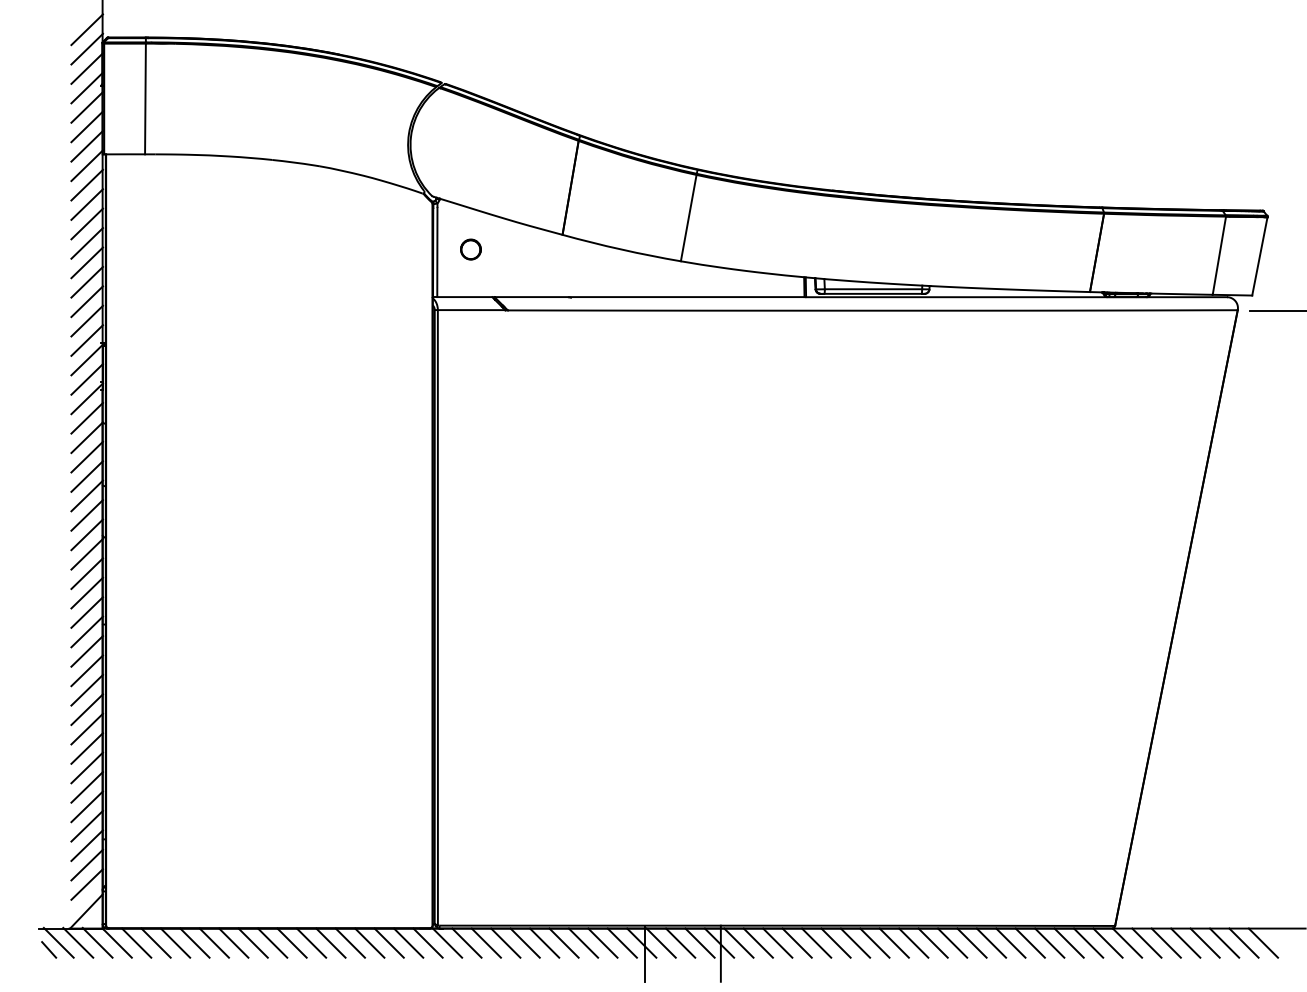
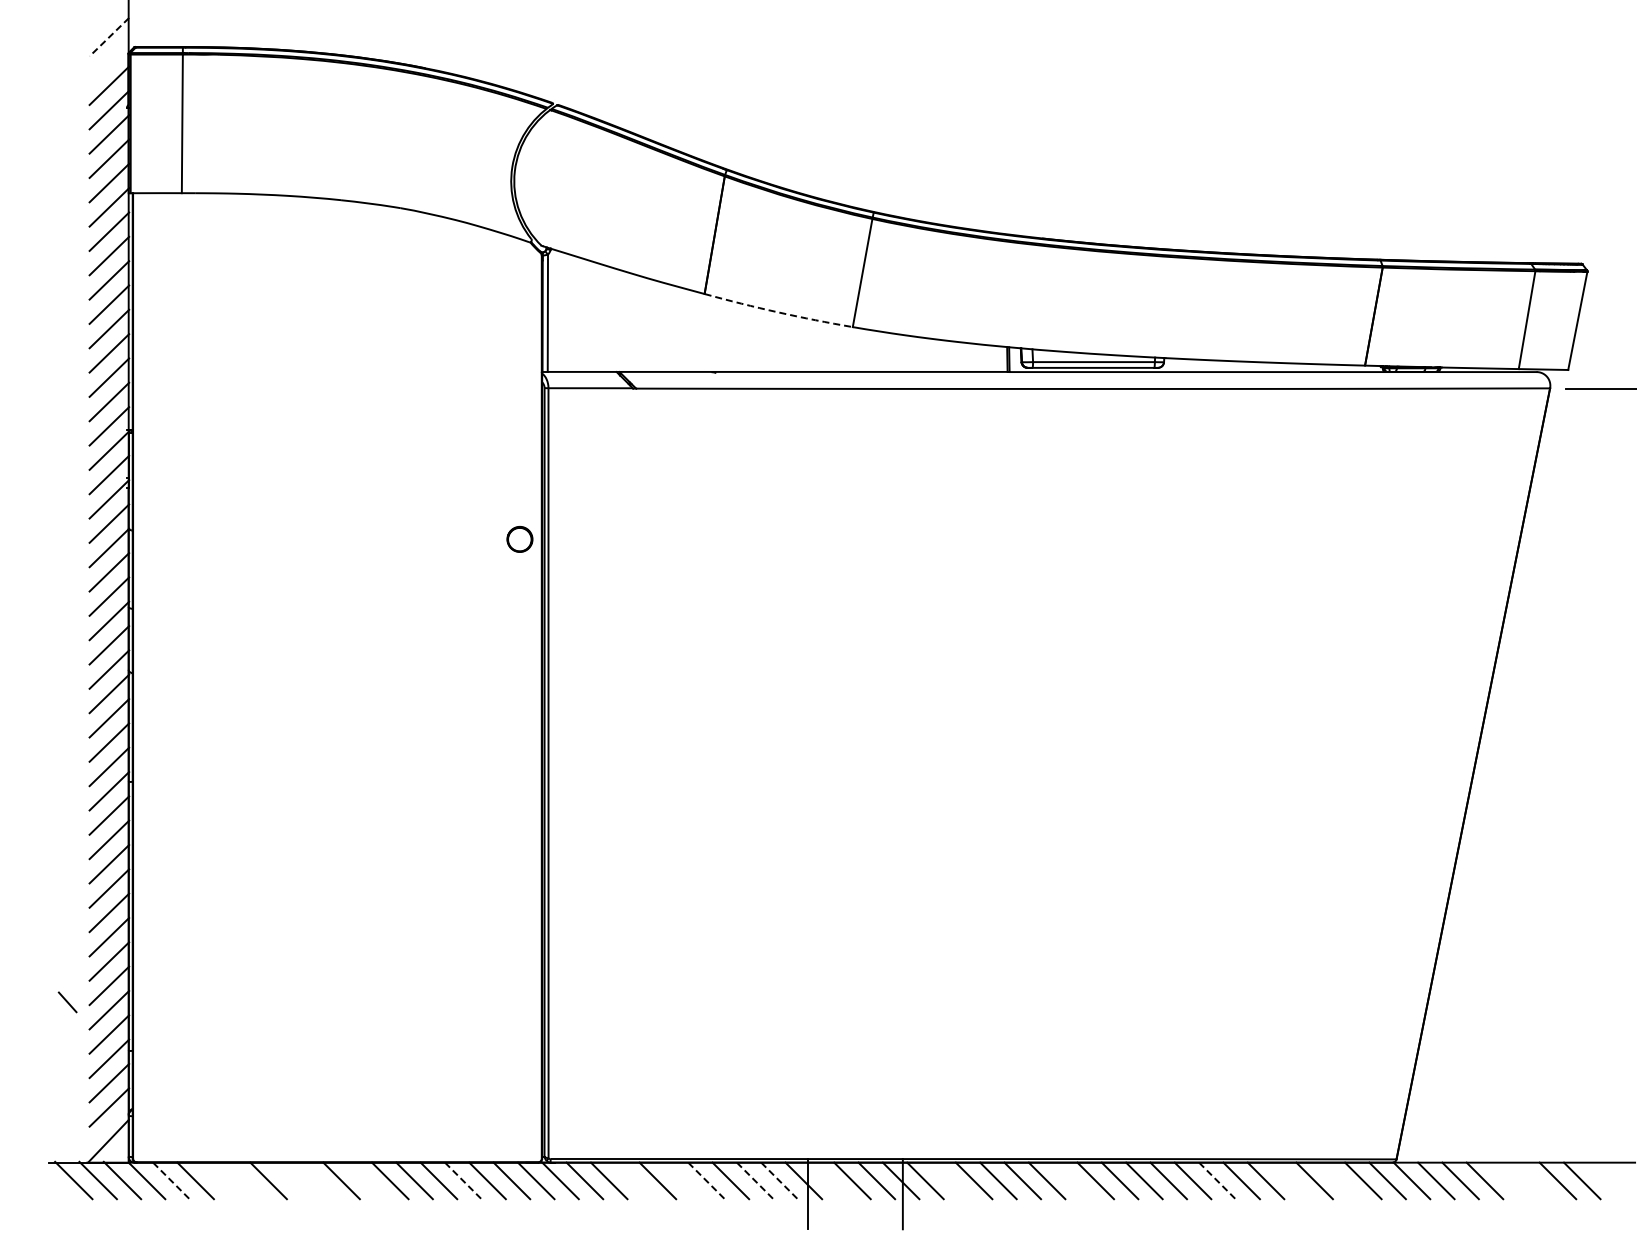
line: (87, 30) -> (109, 37), solid -> dashed
line: (87, 49) -> (109, 61), removed
circle: (470, 249) -> (519, 539), moved
arc: (621, 249) -> (778, 312), solid -> dashed
line: (136, 942) -> (171, 1180), solid -> dashed
line: (175, 942) -> (219, 1180), removed
line: (195, 942) -> (244, 1180), removed
line: (233, 942) -> (292, 1180), removed
line: (253, 942) -> (317, 1180), removed
line: (291, 942) -> (365, 1180), removed
line: (369, 942) -> (463, 1180), solid -> dashed
line: (505, 942) -> (633, 1180), removed
line: (544, 942) -> (681, 1180), removed
line: (564, 942) -> (706, 1180), solid -> dashed
line: (603, 942) -> (755, 1180), solid -> dashed
line: (622, 942) -> (779, 1180), solid -> dashed
line: (660, 942) -> (827, 1180), removed
line: (758, 942) -> (949, 1180), removed
line: (855, 942) -> (1071, 1180), removed
line: (972, 942) -> (1217, 1180), solid -> dashed
line: (1030, 942) -> (1290, 1180), removed
line: (1068, 942) -> (1338, 1180), removed
line: (1205, 942) -> (1509, 1180), removed
line: (1224, 942) -> (1533, 1180), removed
line: (48, 950) -> (67, 1002), moved

